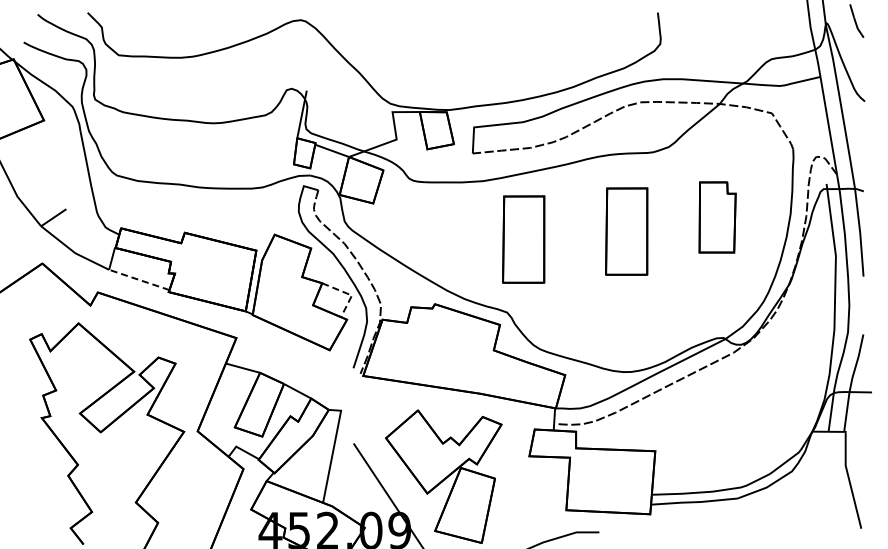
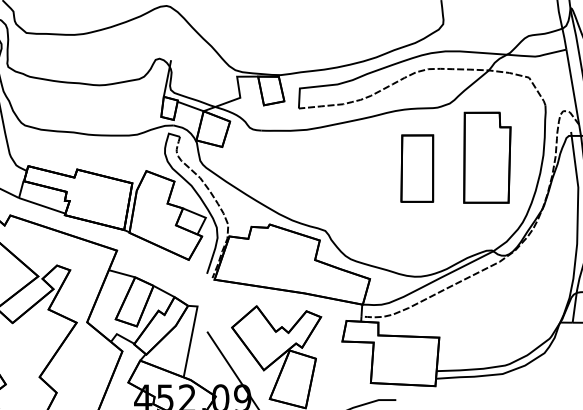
part: (717, 217) -> (487, 157), size x1.67
part: (523, 239) -> (337, 174), removed
line: (139, 279) -> (42, 205), dashed -> solid
line: (349, 294) -> (204, 217), dashed -> solid

